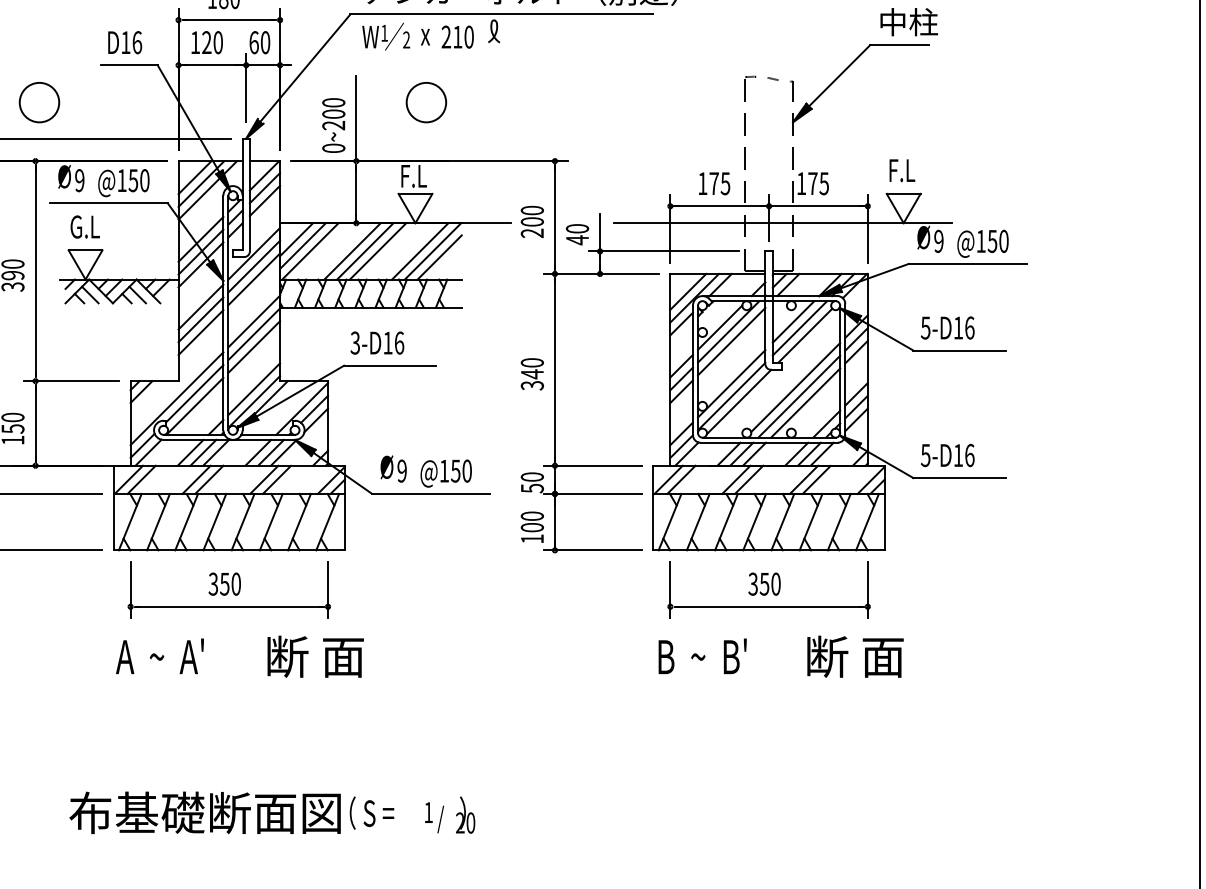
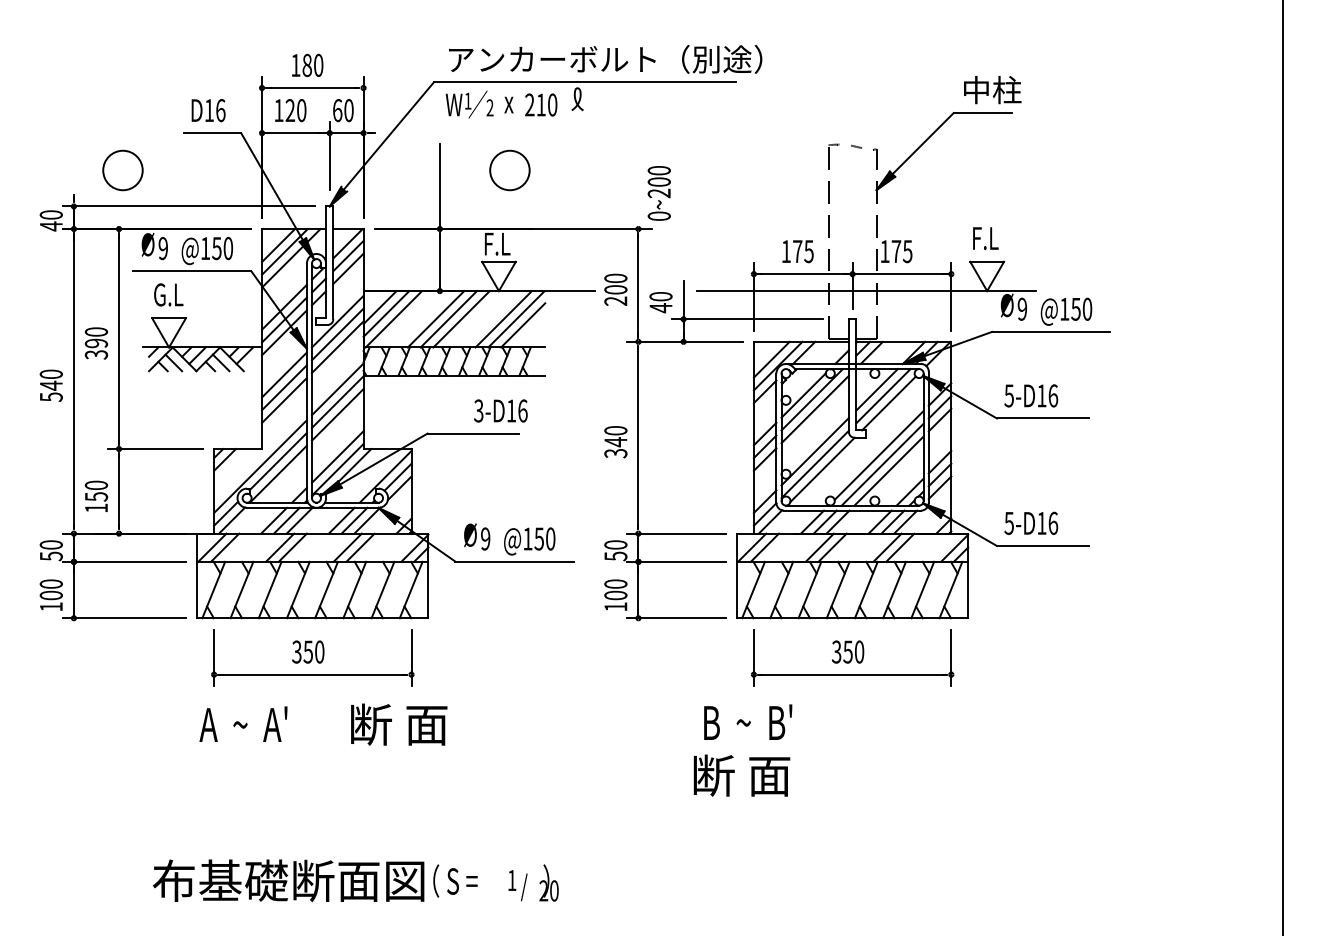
text: (333, 125) -> (658, 193), moved
text: (377, 342) -> (500, 410), moved
text: (703, 655) -> (748, 721), moved
text: (855, 656) -> (741, 775), moved

